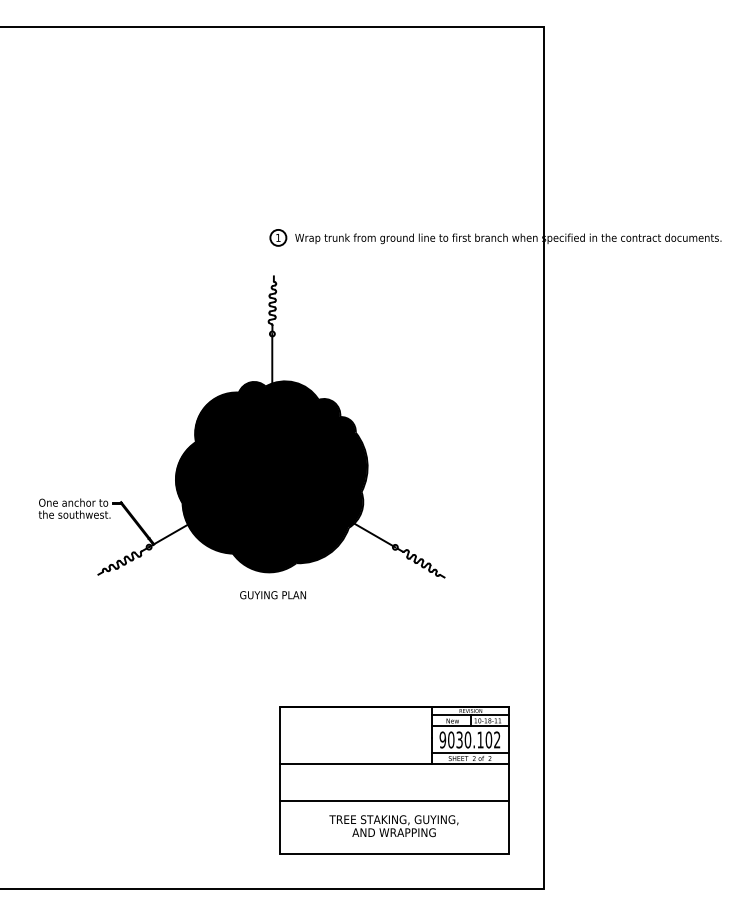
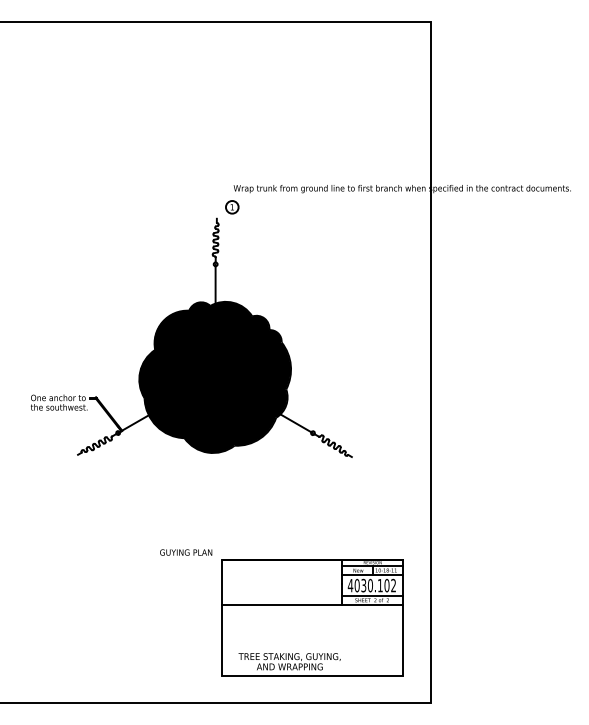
part: (278, 237) -> (232, 207), moved
text: (272, 595) -> (185, 552), moved
text: (442, 739) -> (350, 585), 9030.102 -> 4030.102
line: (394, 800) -> (312, 633), removed
text: (393, 826) -> (289, 662), moved

